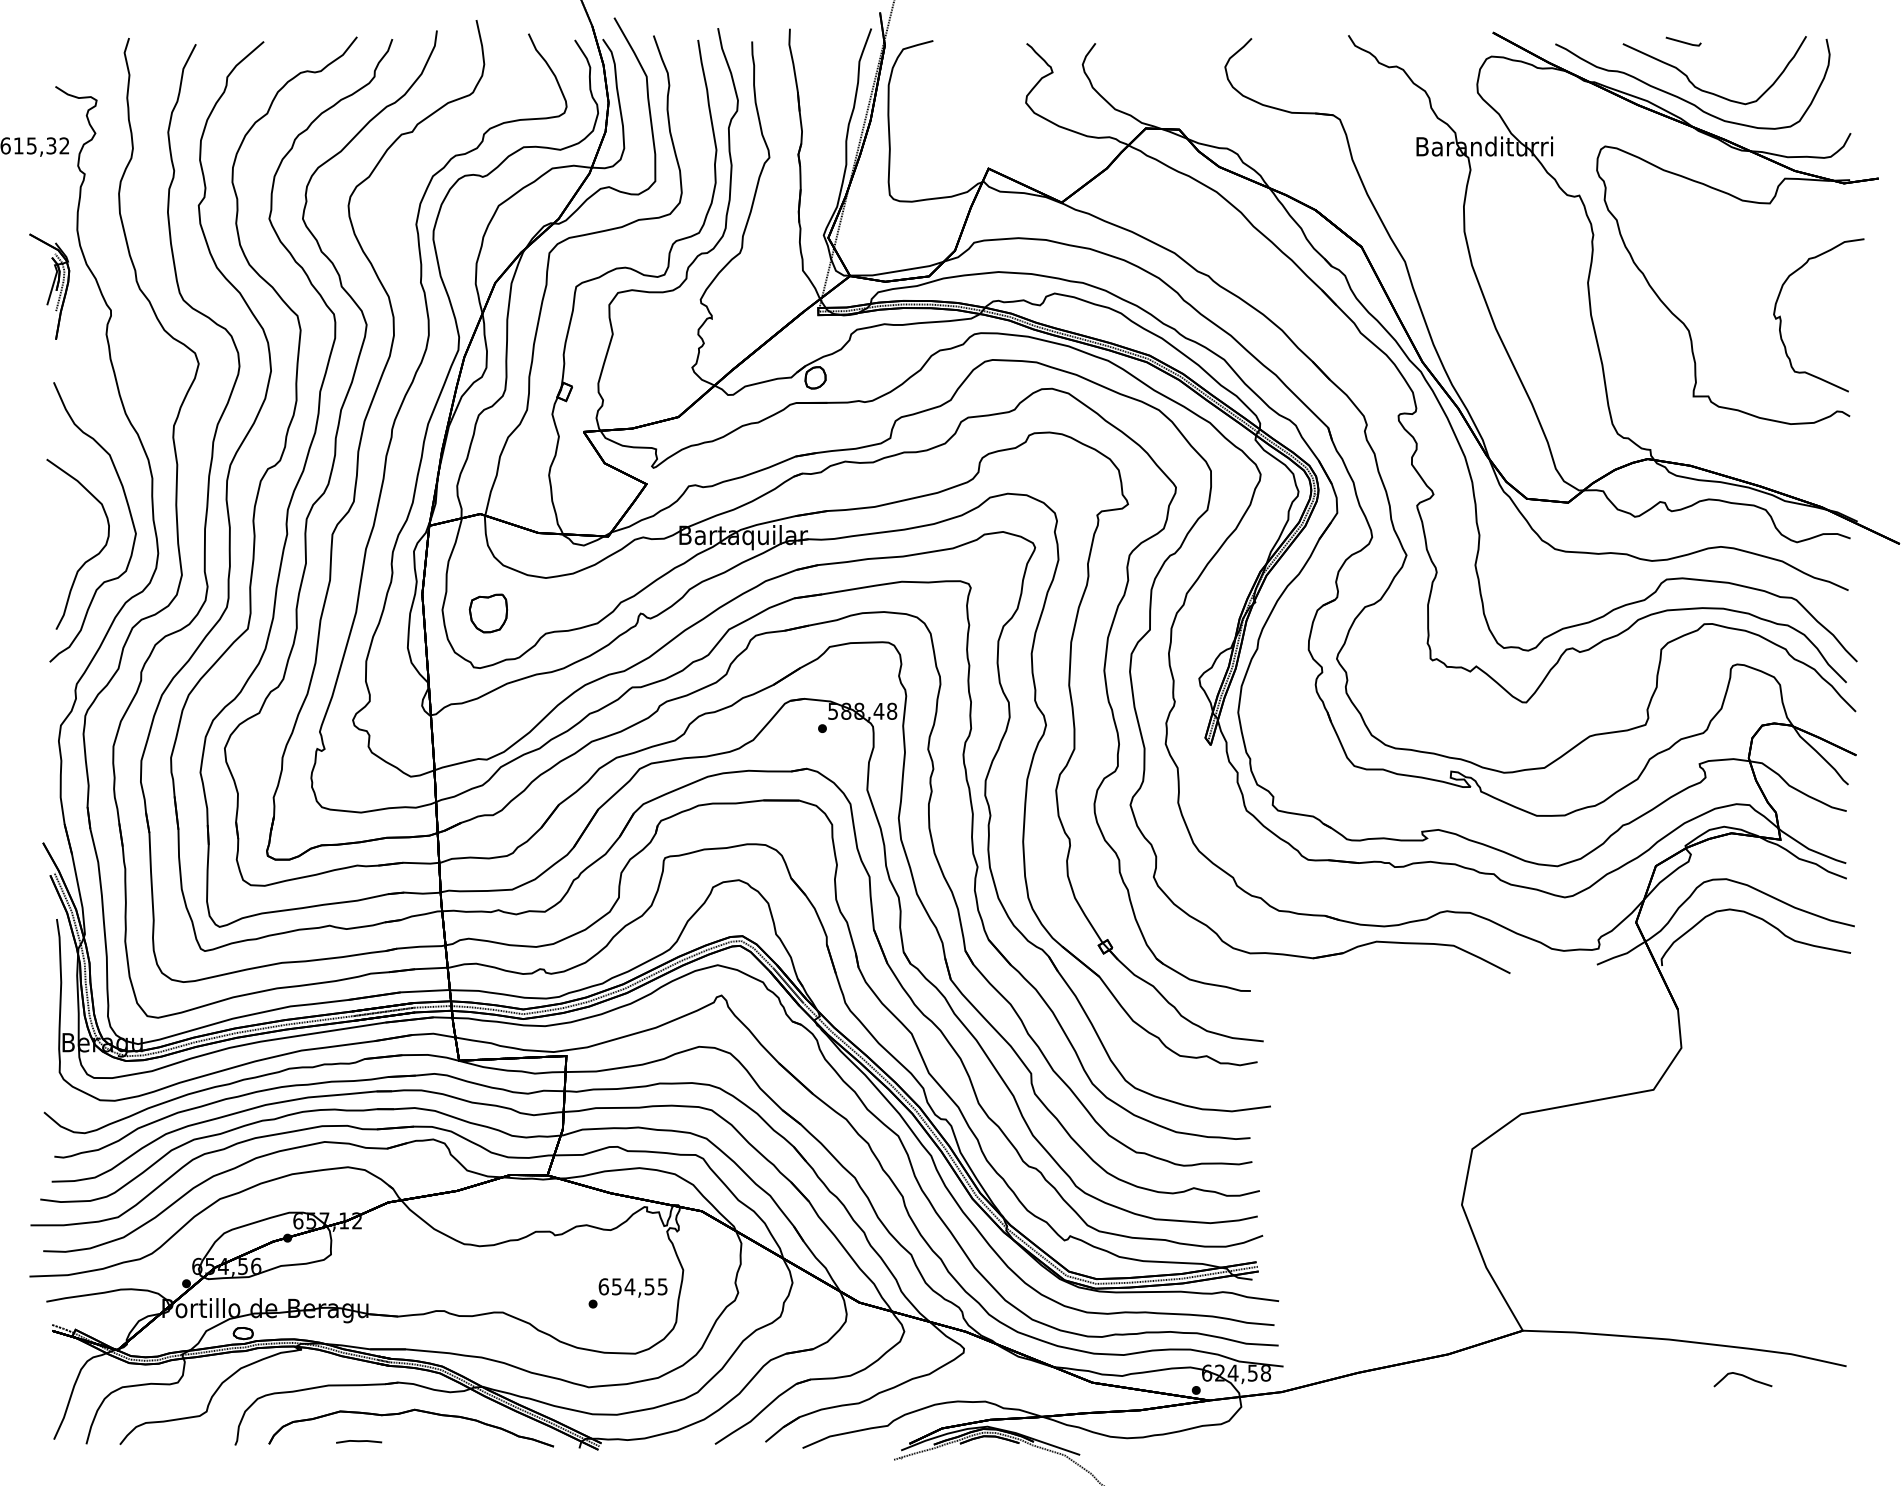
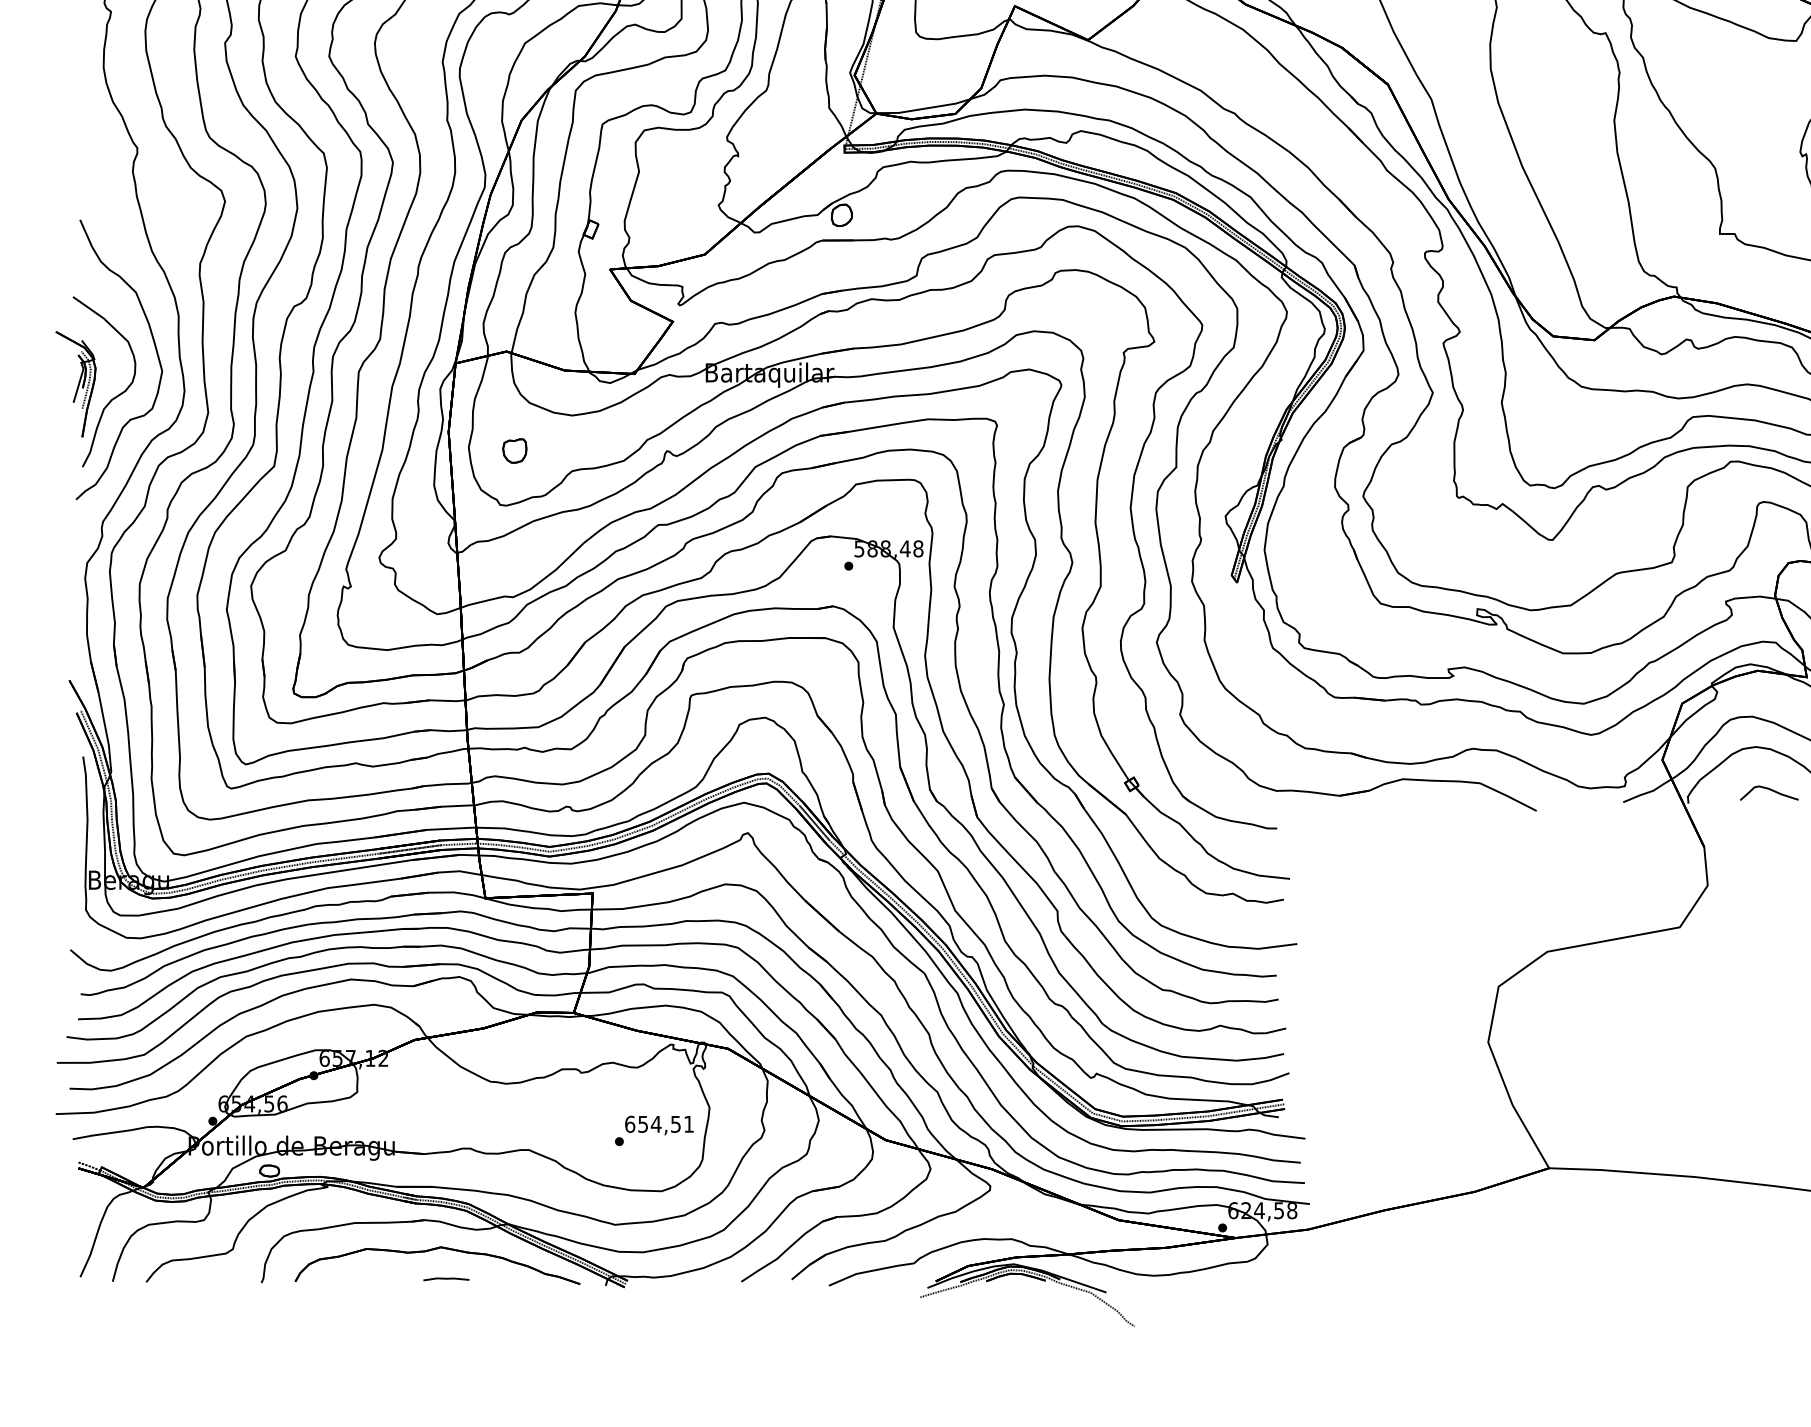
part: (49, 286) -> (75, 384), moved
part: (488, 613) -> (514, 451), size x0.62
text: (662, 1286) -> (688, 1124), 654,55 -> 654,51
curve: (1744, 1377) -> (1770, 791), moved
line: (359, 1441) -> (446, 1279), moved

